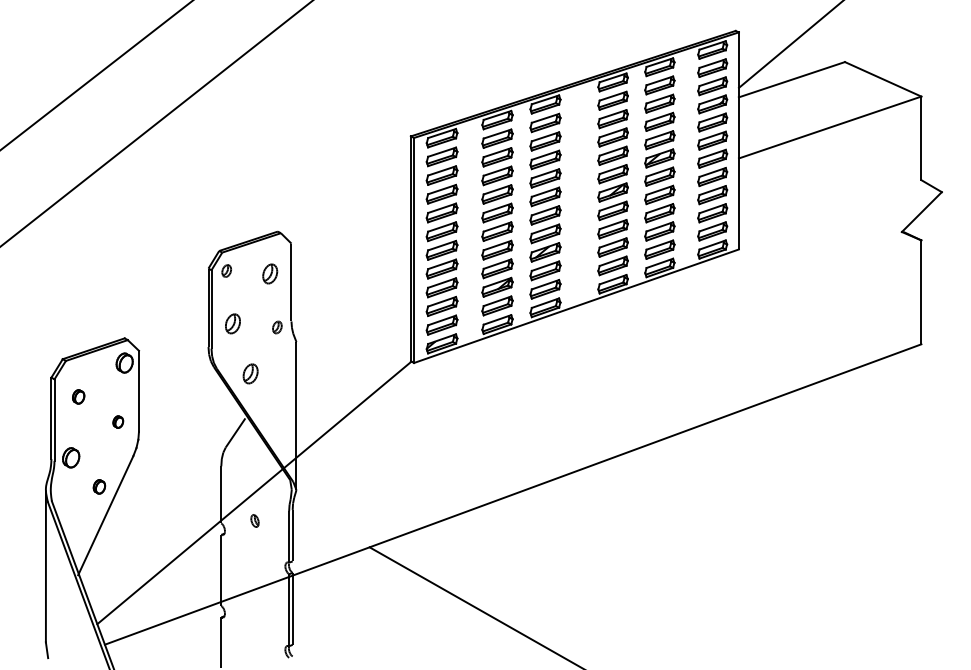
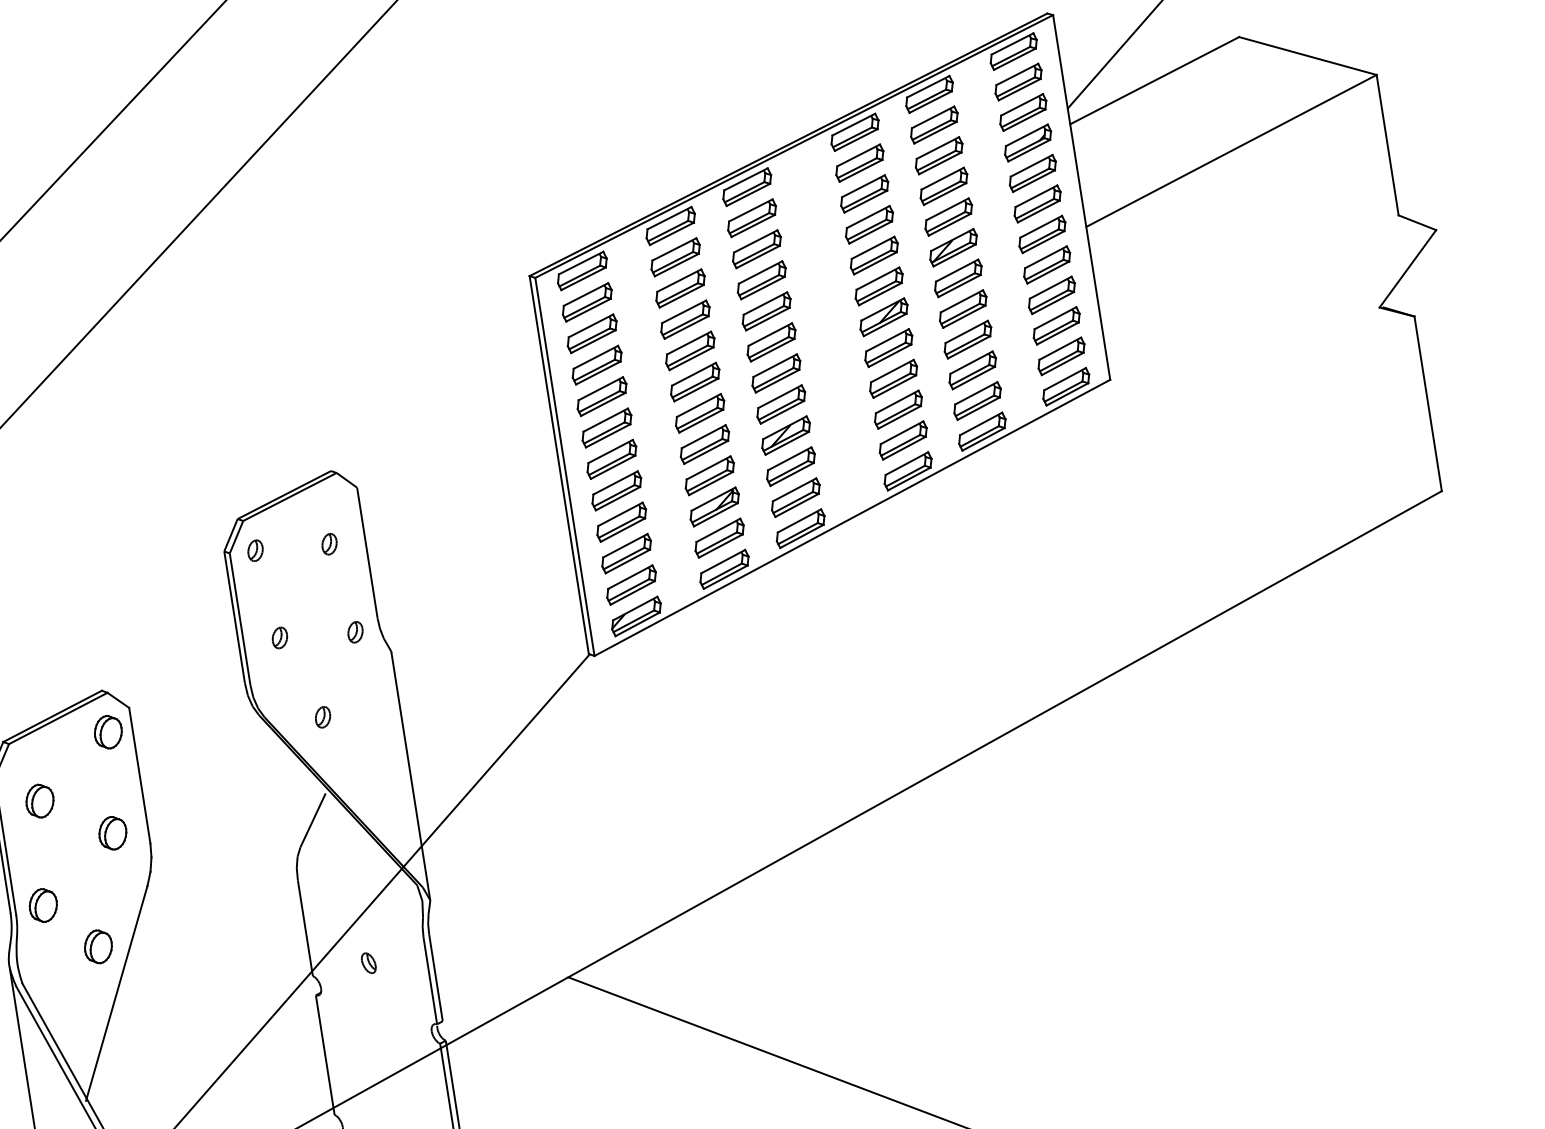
part: (270, 273) -> (329, 543), size x0.62
part: (232, 323) -> (279, 637), size x0.62
part: (250, 373) -> (322, 716), size x0.62
part: (78, 396) -> (39, 800), size x1.43
part: (118, 421) -> (113, 832), size x1.67
part: (99, 486) -> (98, 946), size x1.43

